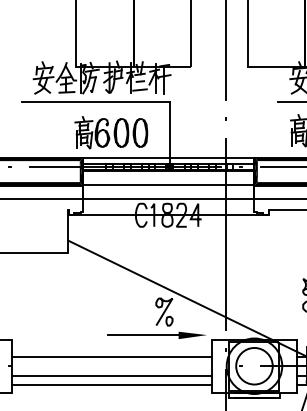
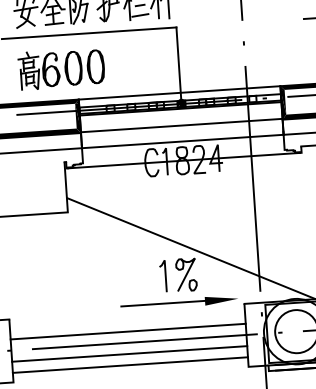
part: (111, 132) -> (61, 68), moved
line: (145, 311) -> (164, 275), added
line: (125, 366) -> (144, 342), added

